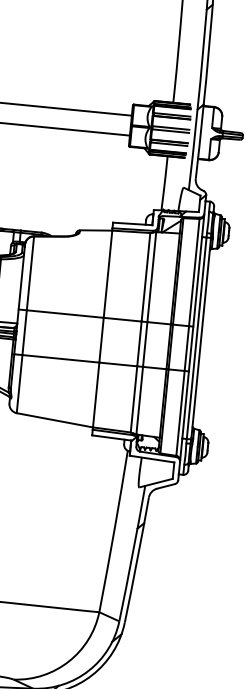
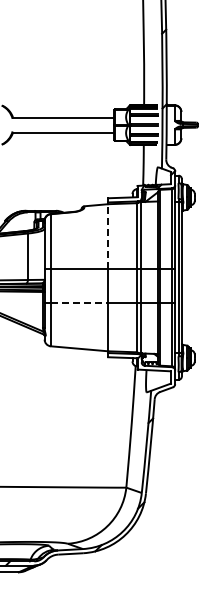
line: (108, 273) -> (108, 236), solid -> dashed
line: (60, 358) -> (79, 302), solid -> dashed

